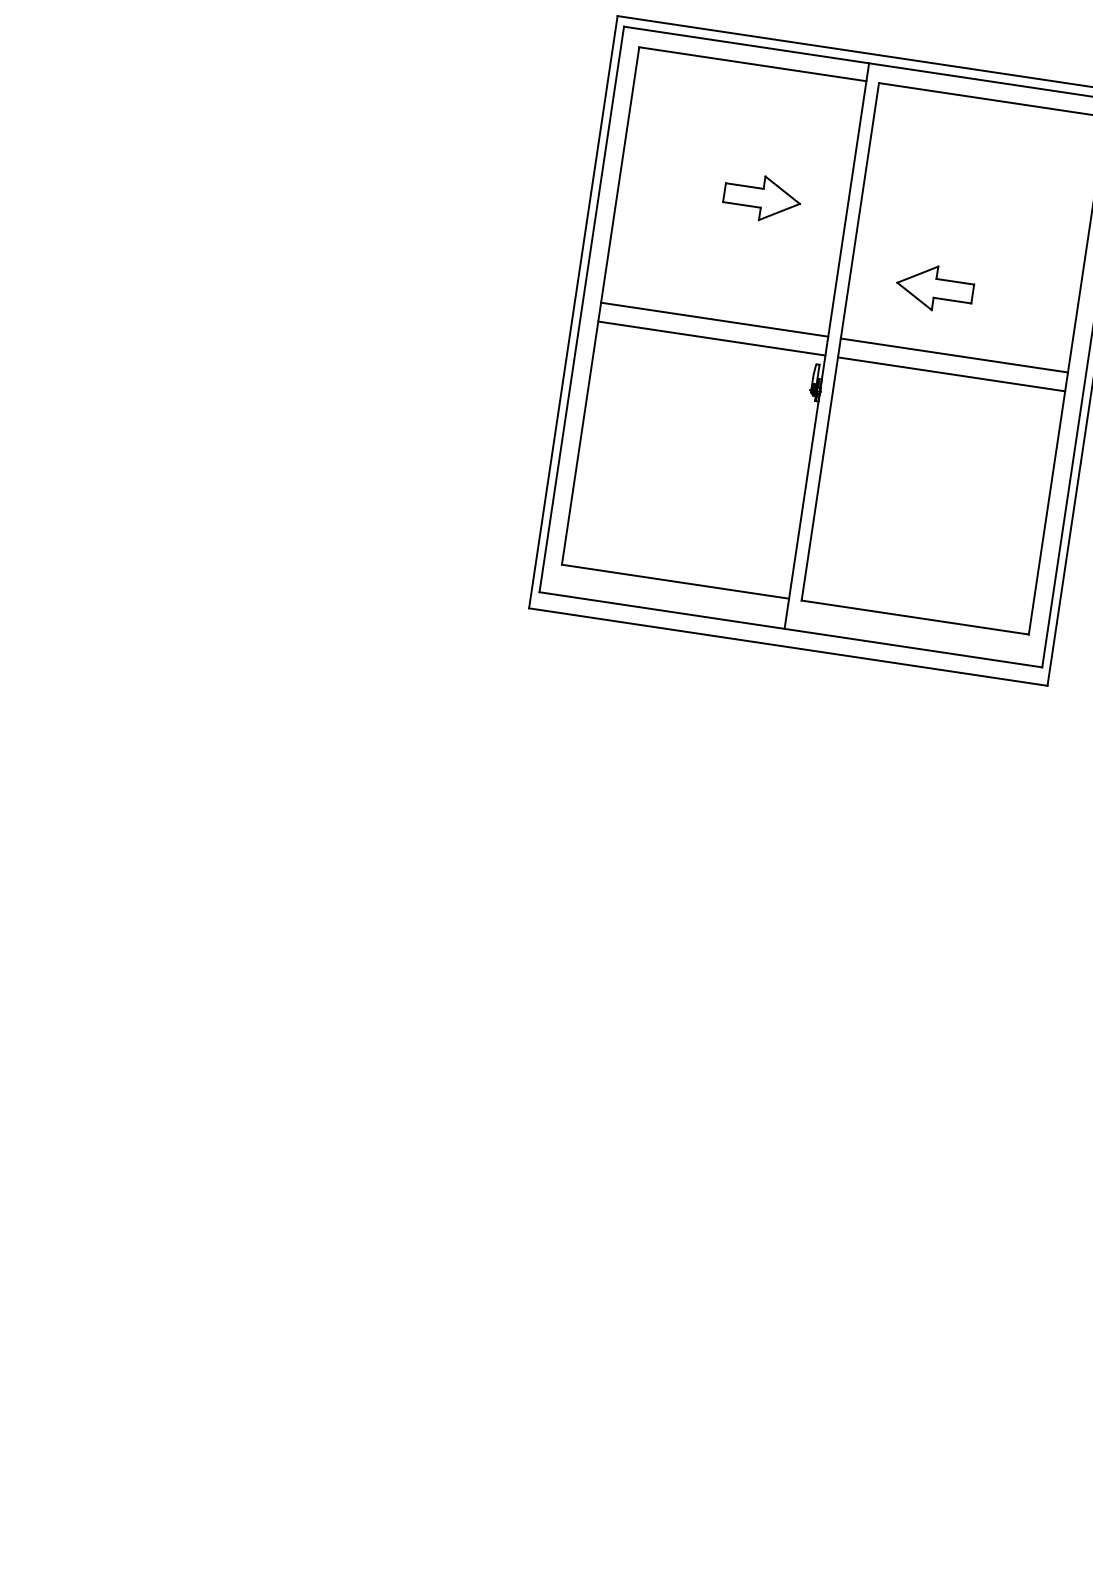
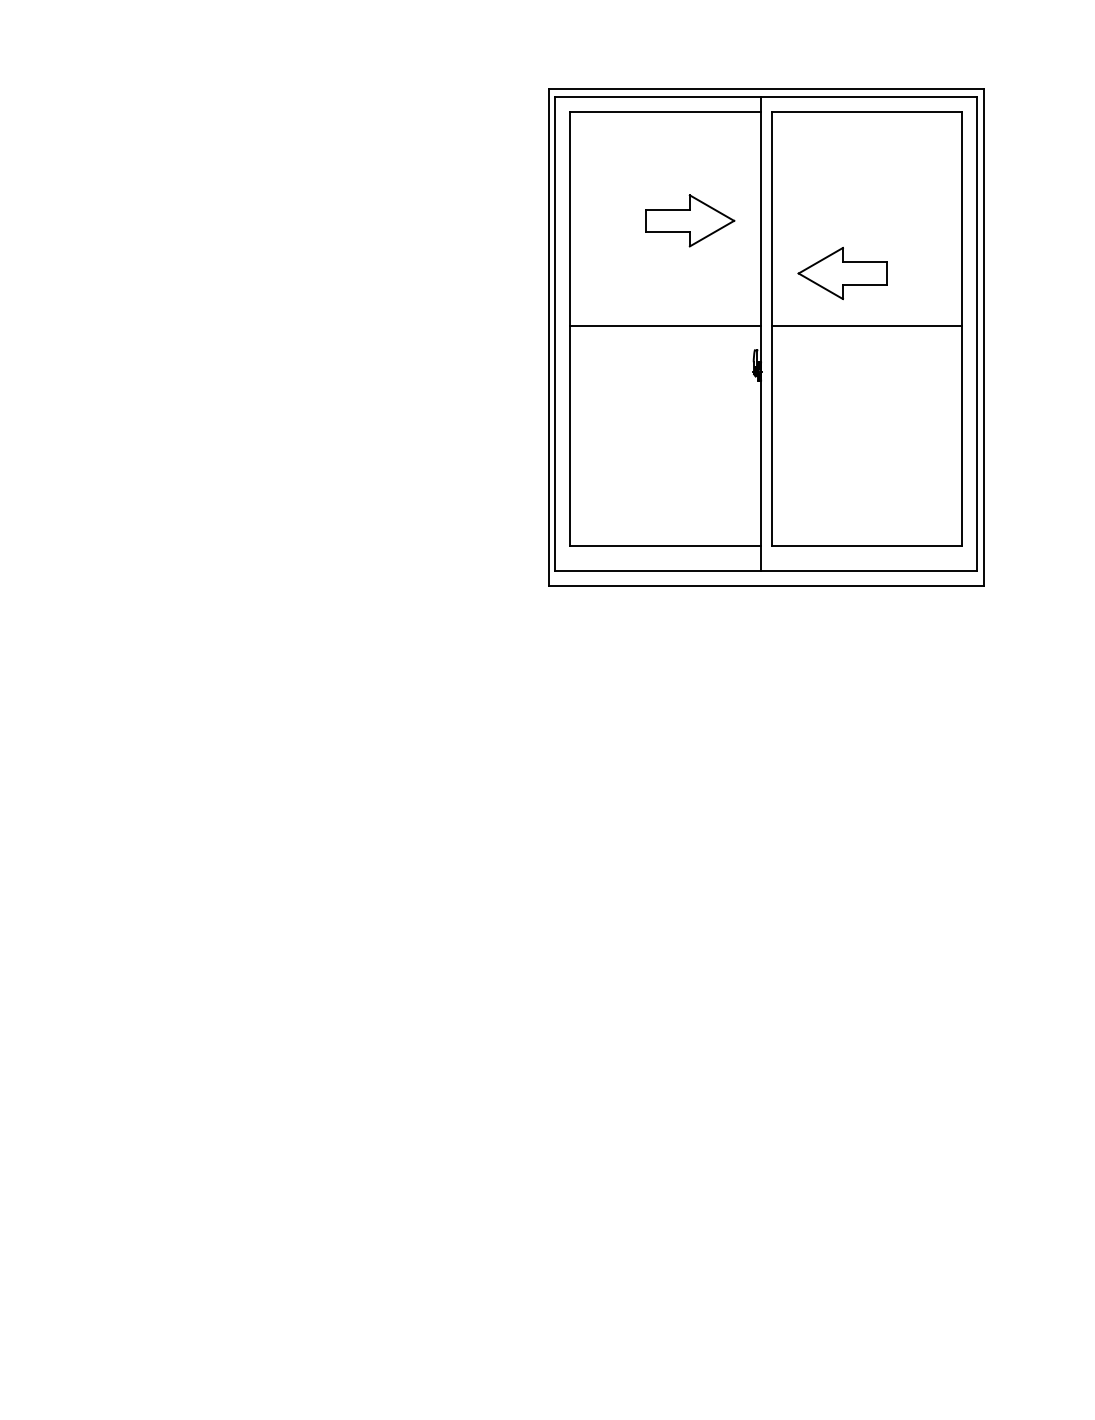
part: (761, 197) -> (689, 220), size x1.4
part: (934, 288) -> (842, 273), size x1.4
line: (711, 339) -> (665, 342), removed
line: (950, 374) -> (866, 342), removed

